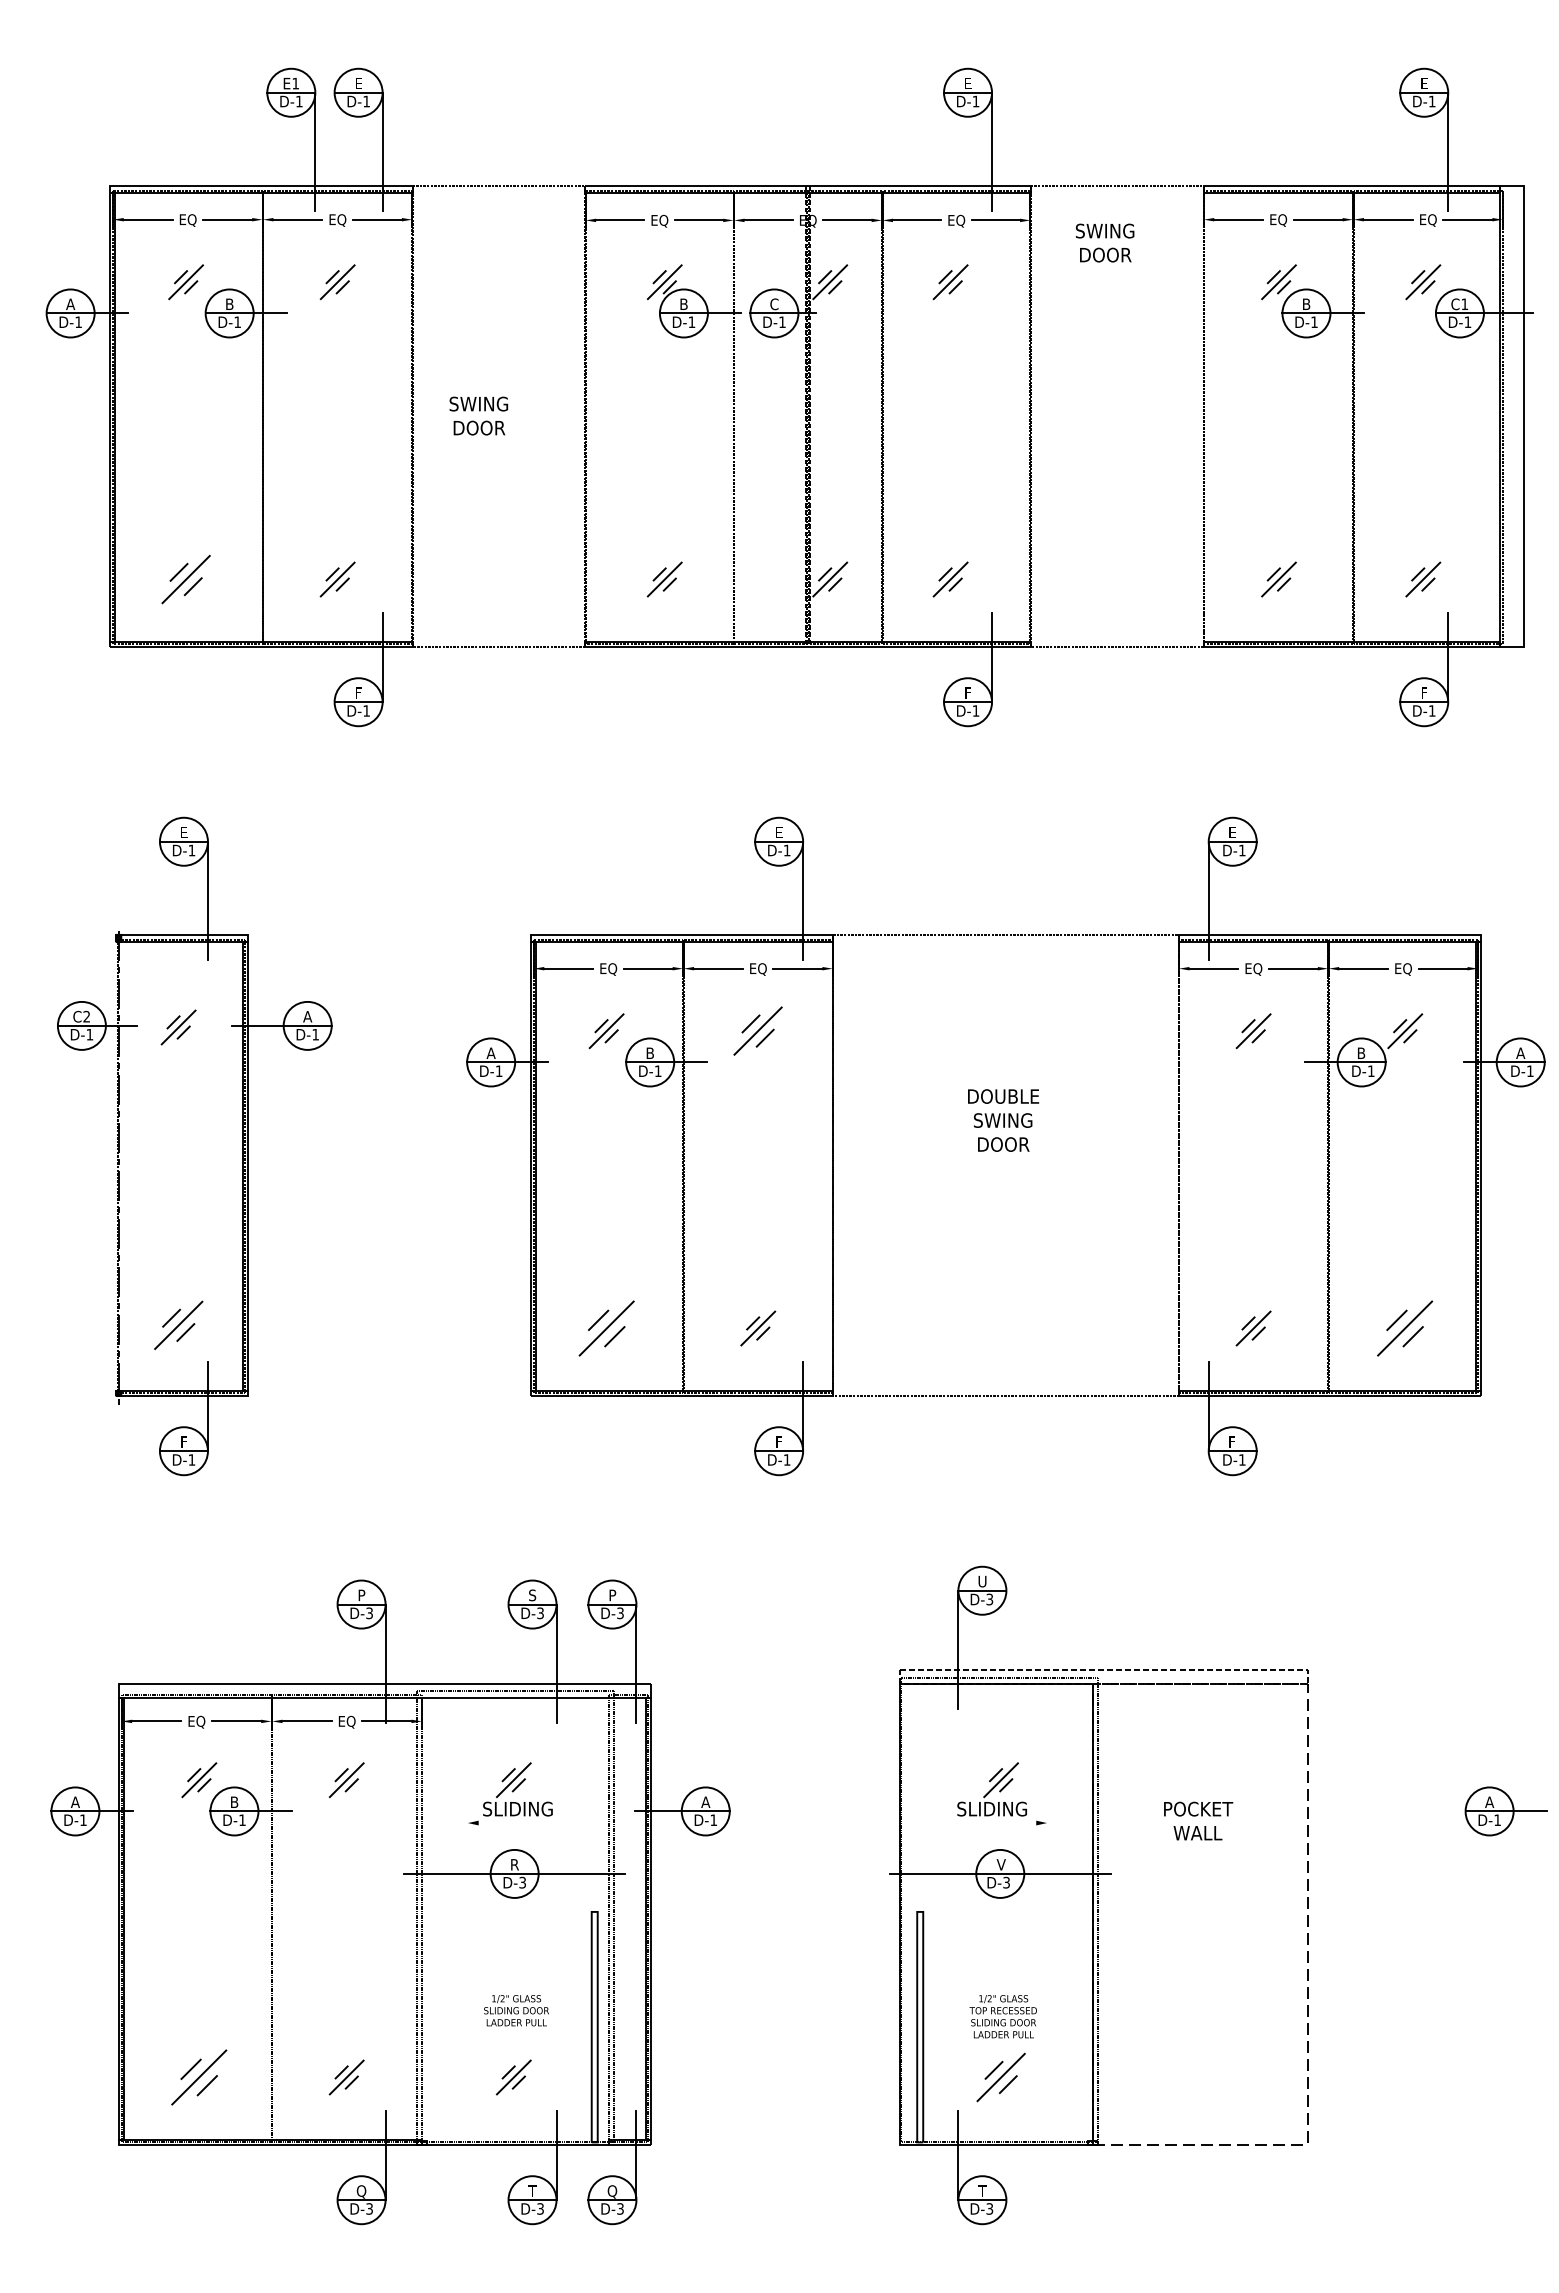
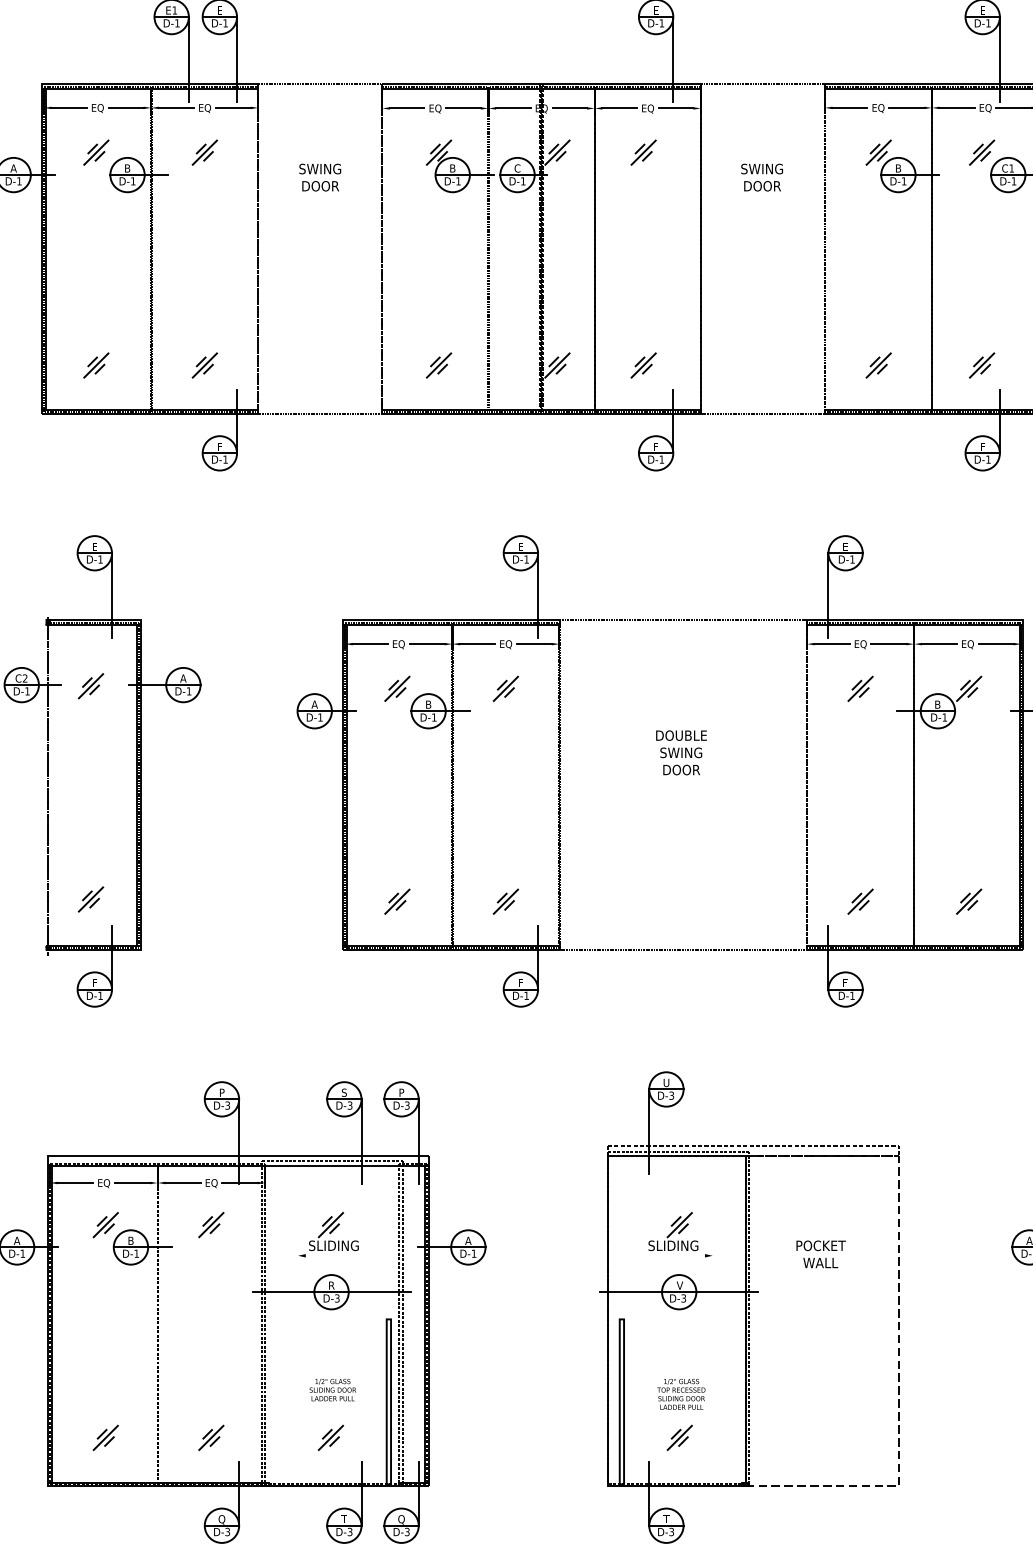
text: (1104, 242) -> (761, 177), moved
text: (478, 415) -> (319, 177), moved
part: (185, 579) -> (95, 365), size x0.71
part: (758, 1031) -> (506, 689), size x0.71
part: (178, 1325) -> (90, 899), size x0.71
part: (606, 1328) -> (397, 901), size x0.62
part: (1405, 1328) -> (969, 901), size x0.62
part: (199, 2077) -> (105, 1437), size x0.62
part: (1000, 2077) -> (679, 1437), size x0.71

